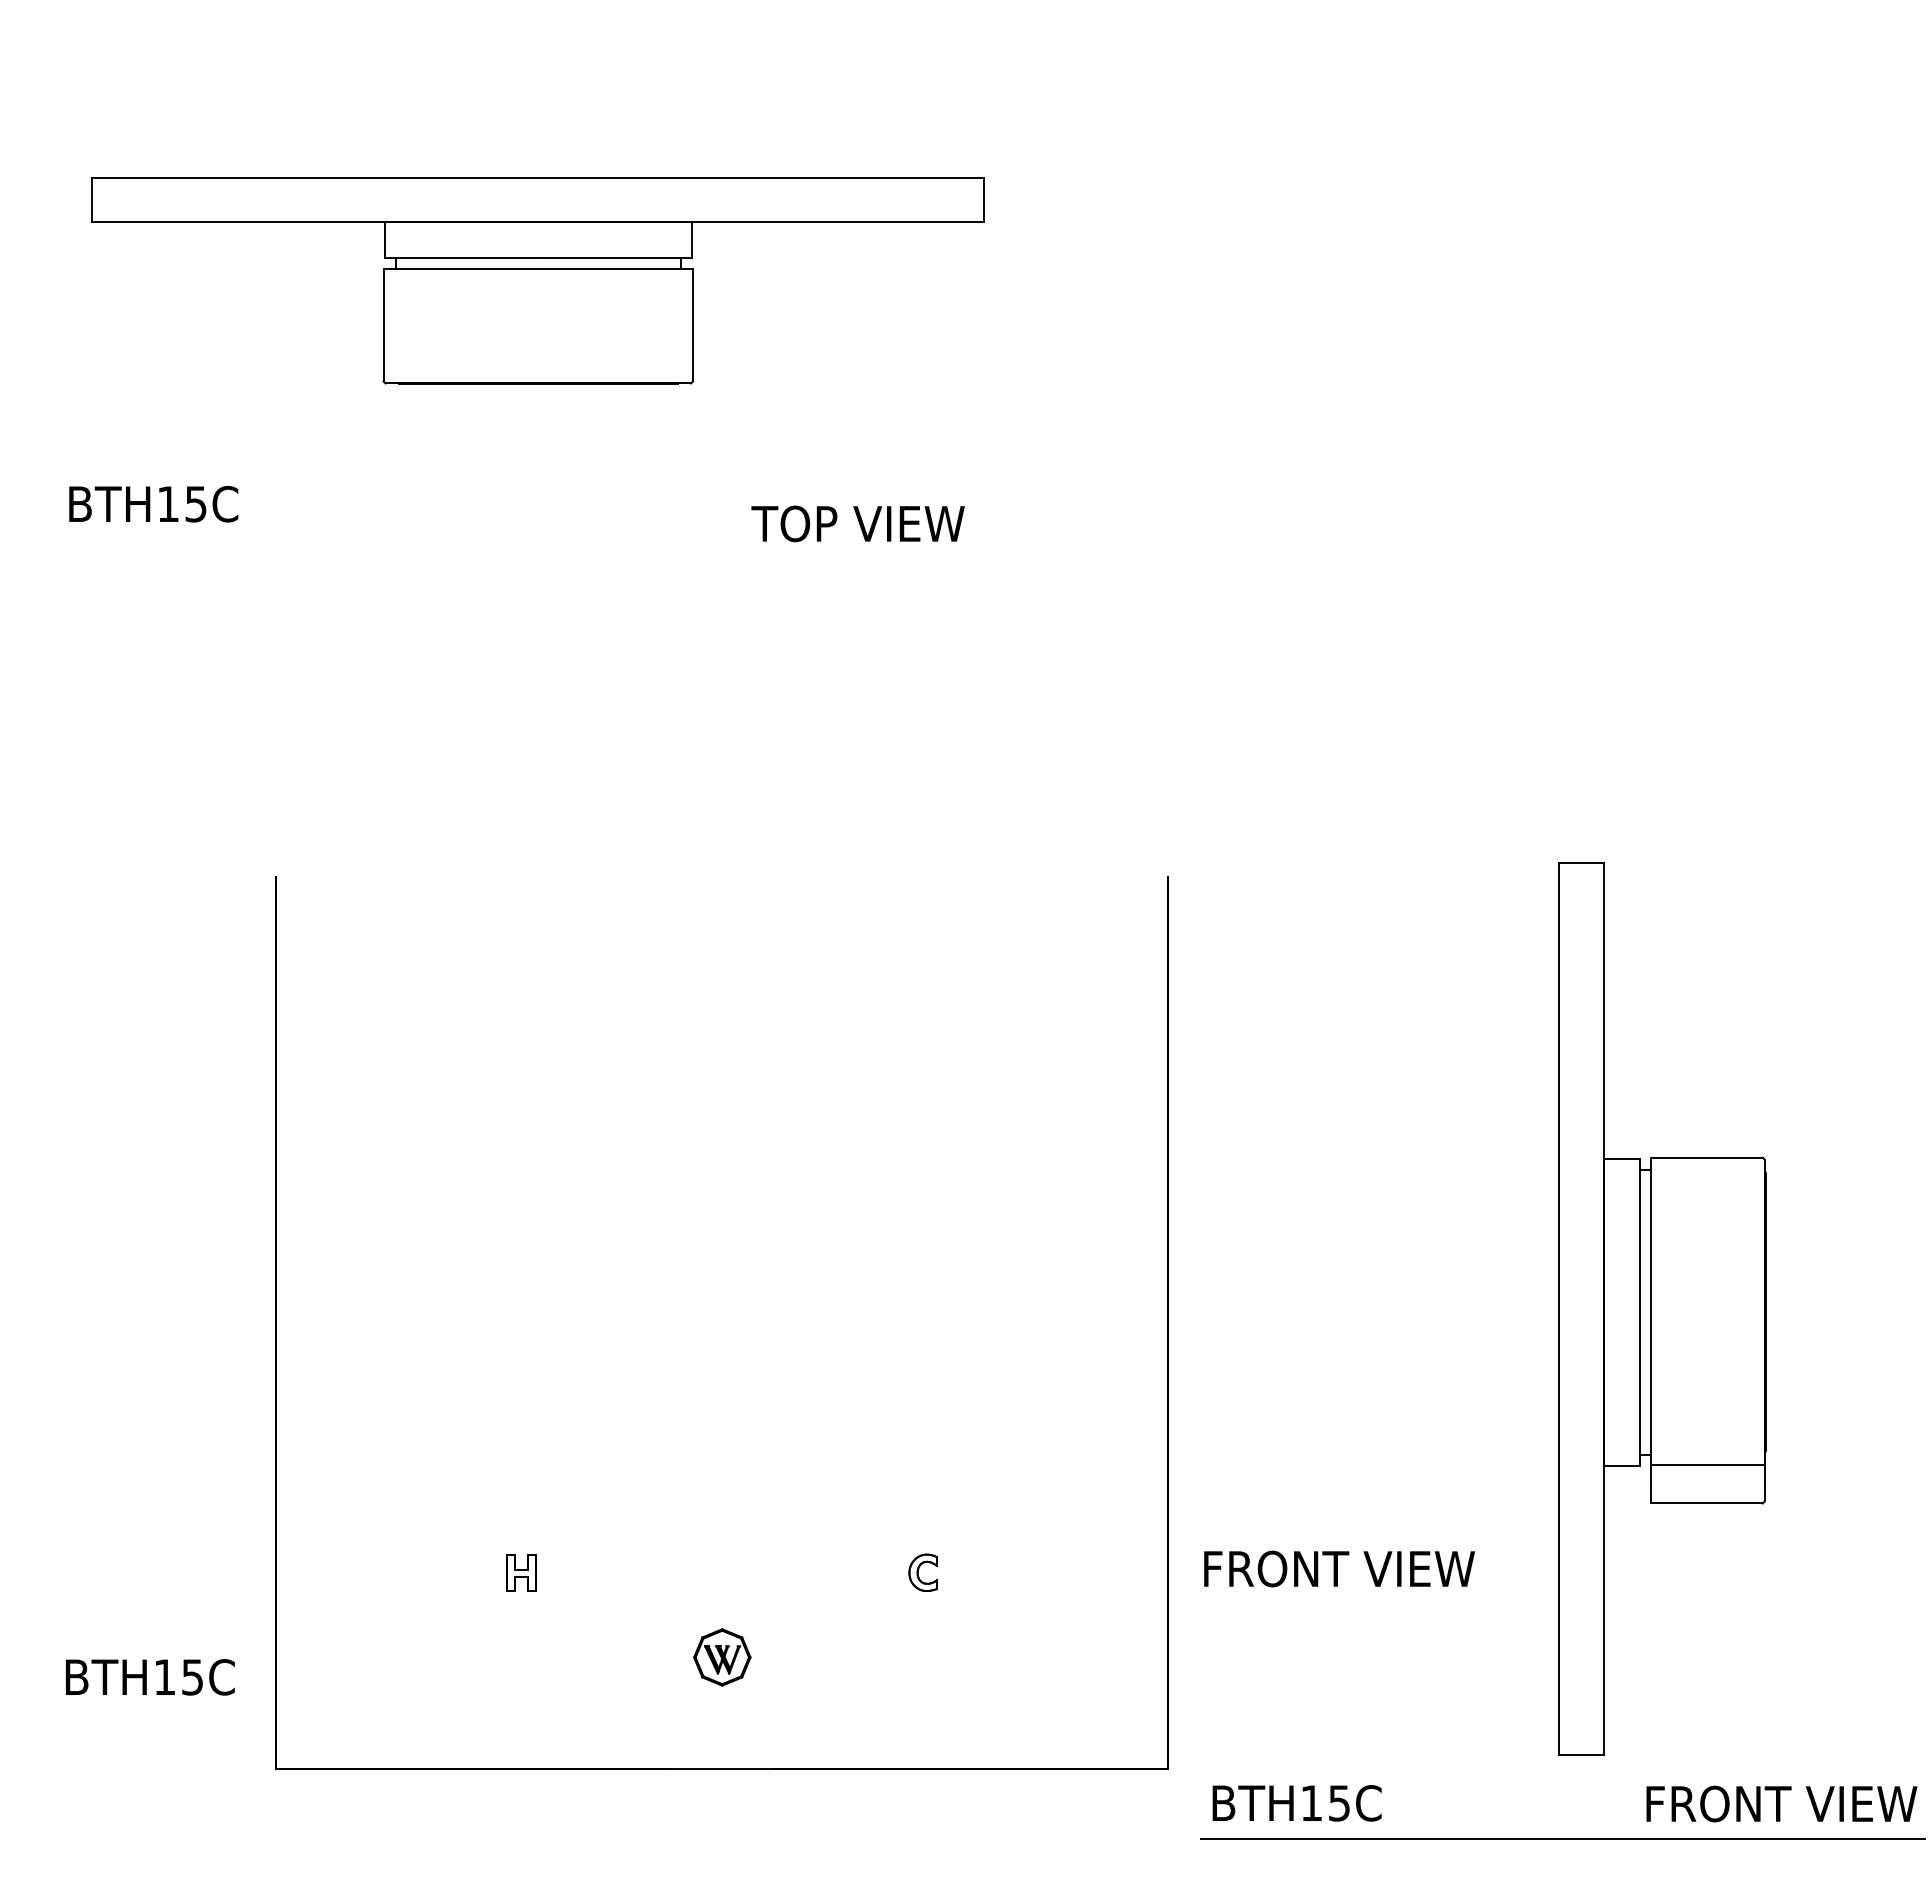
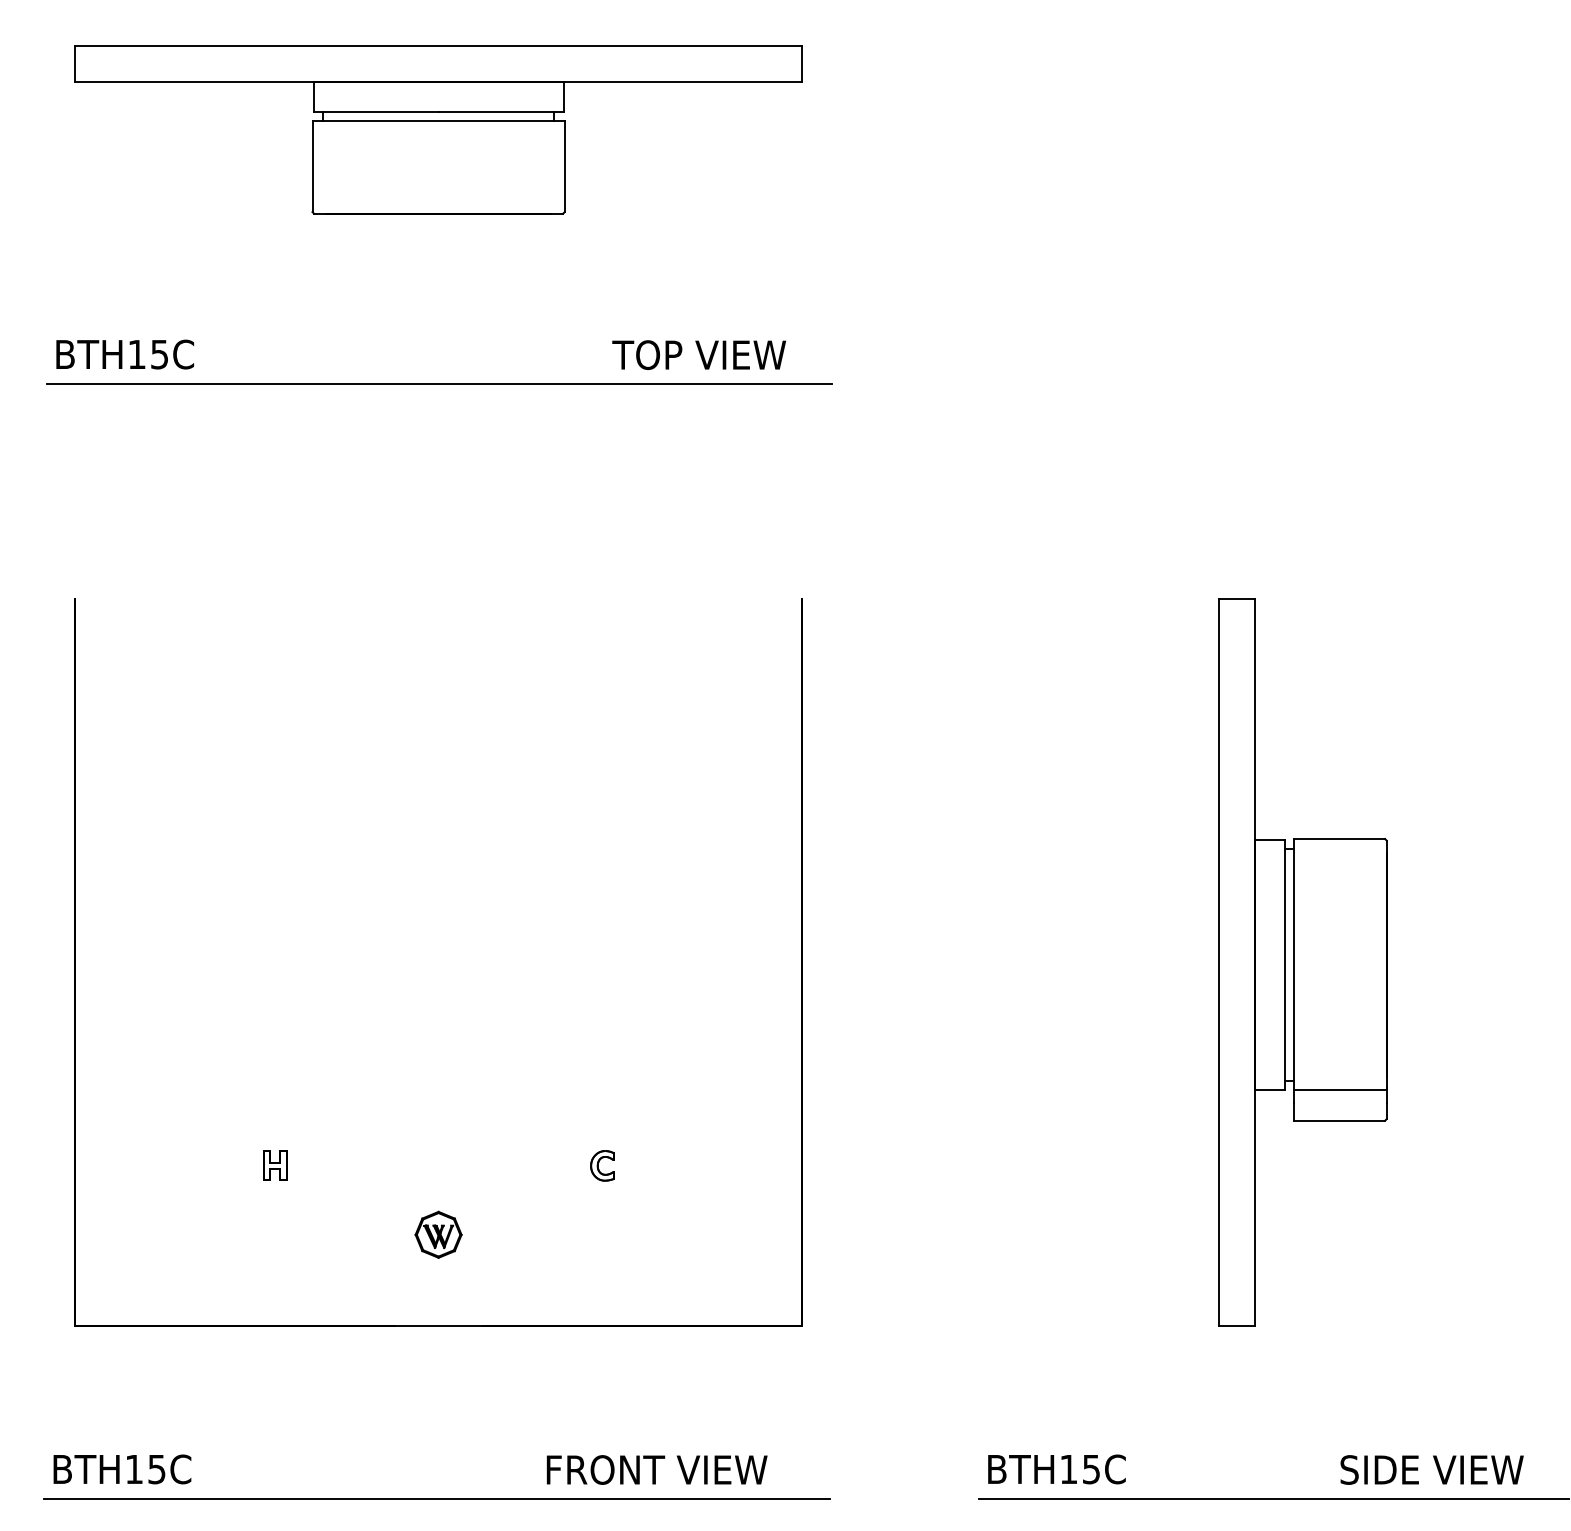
part: (537, 280) -> (437, 129), moved
line: (539, 471) -> (439, 384), added
text: (153, 504) -> (125, 354), moved
text: (857, 523) -> (698, 354), moved
part: (1662, 1308) -> (1303, 961), moved
part: (536, 1554) -> (287, 1150), moved
text: (1339, 1568) -> (657, 1469), moved
text: (150, 1677) -> (122, 1469), moved
text: (1781, 1803) -> (1451, 1469), FRONT VIEW -> SIDE VIEW
line: (536, 1839) -> (437, 1498), added

